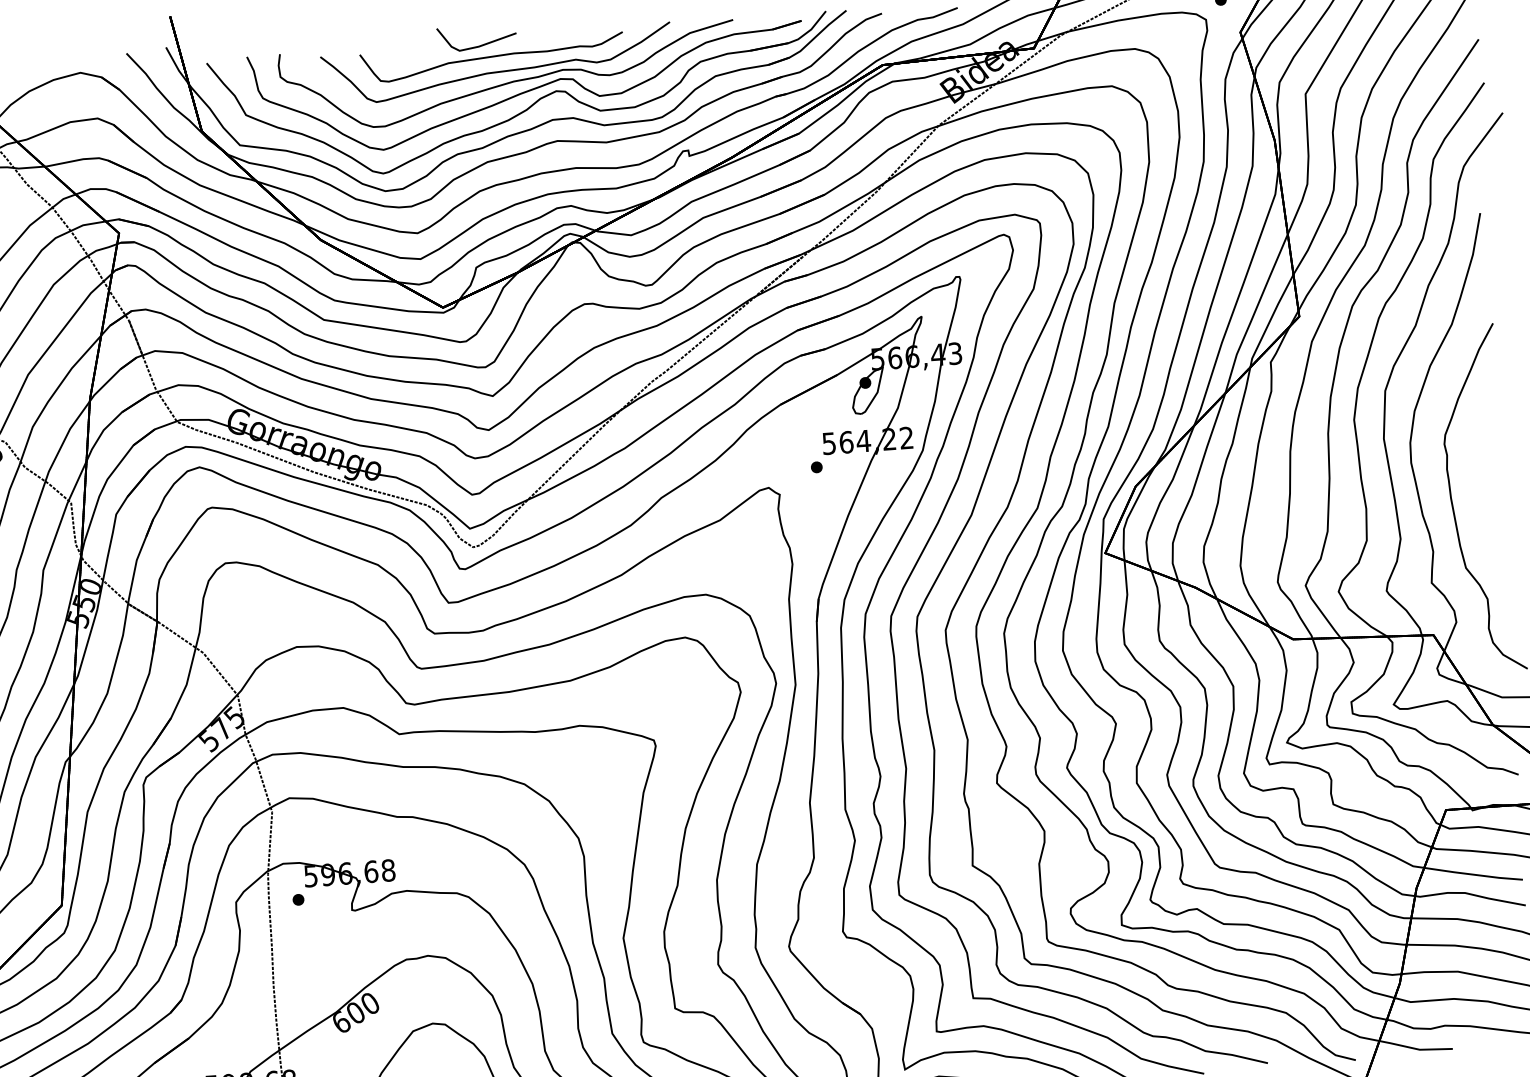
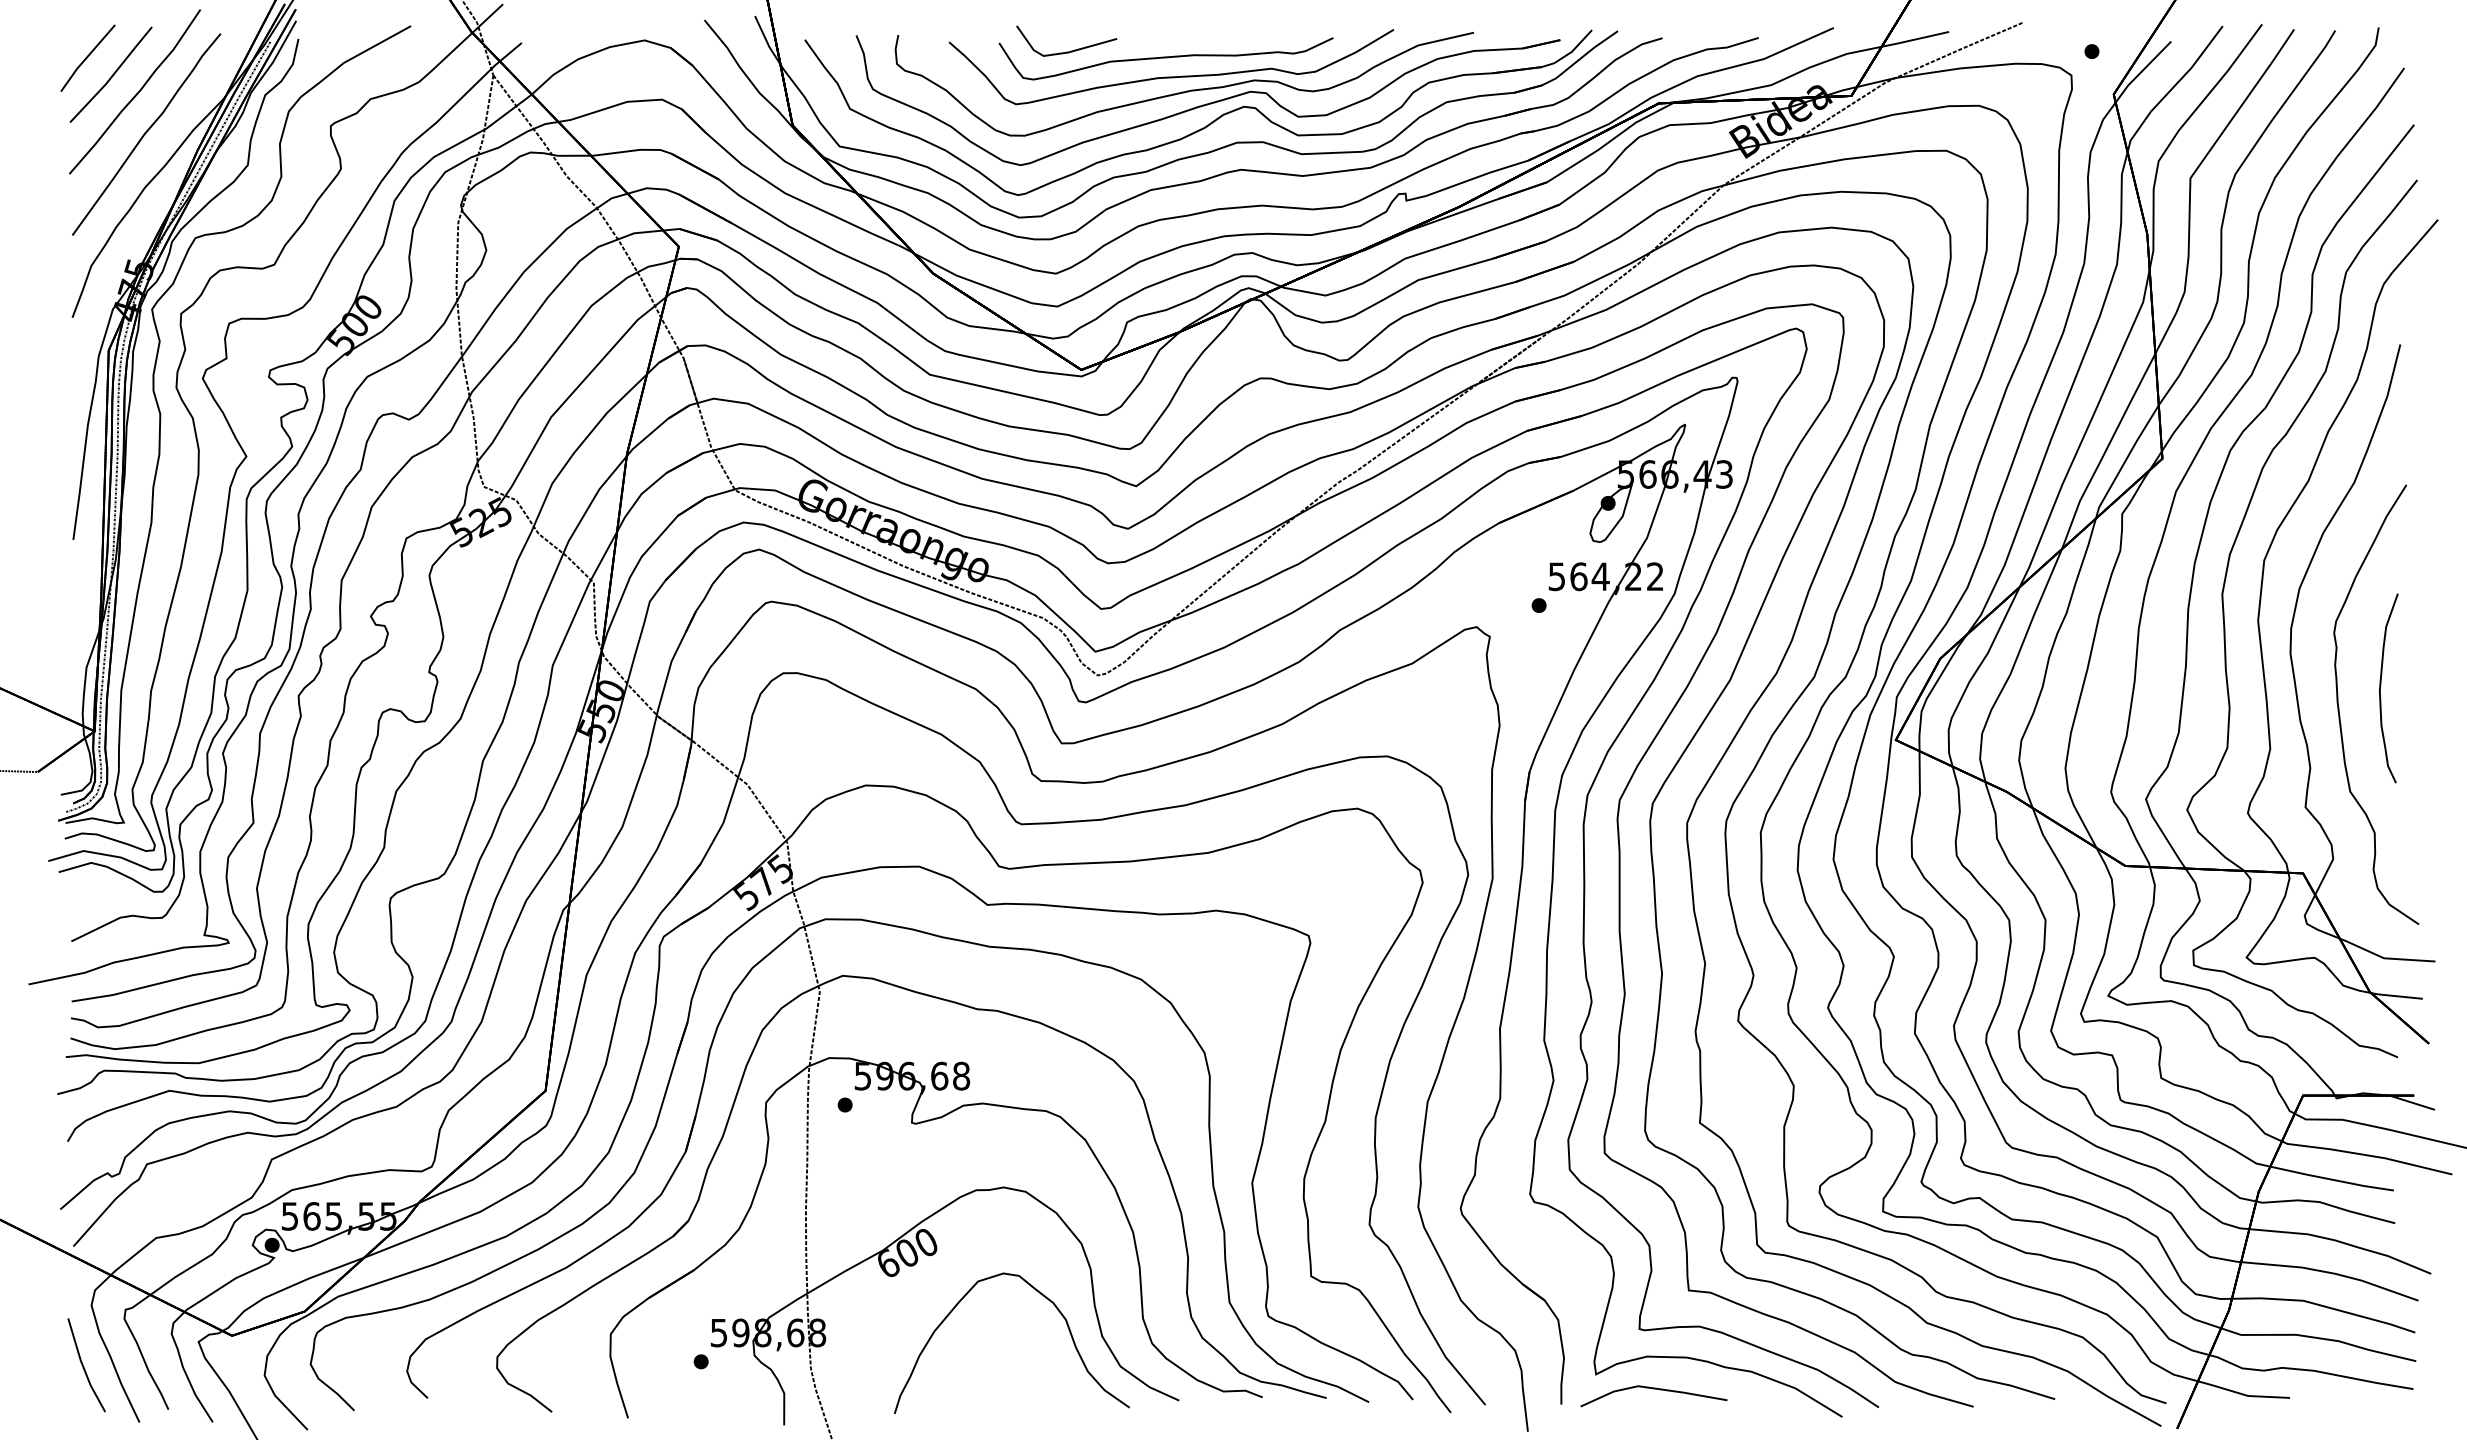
part: (480, 44) -> (1070, 50), moved
part: (1484, 483) -> (2381, 686), added

